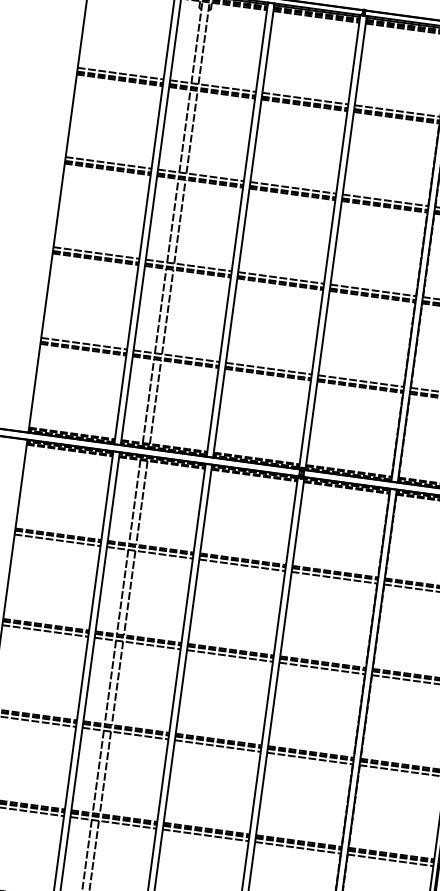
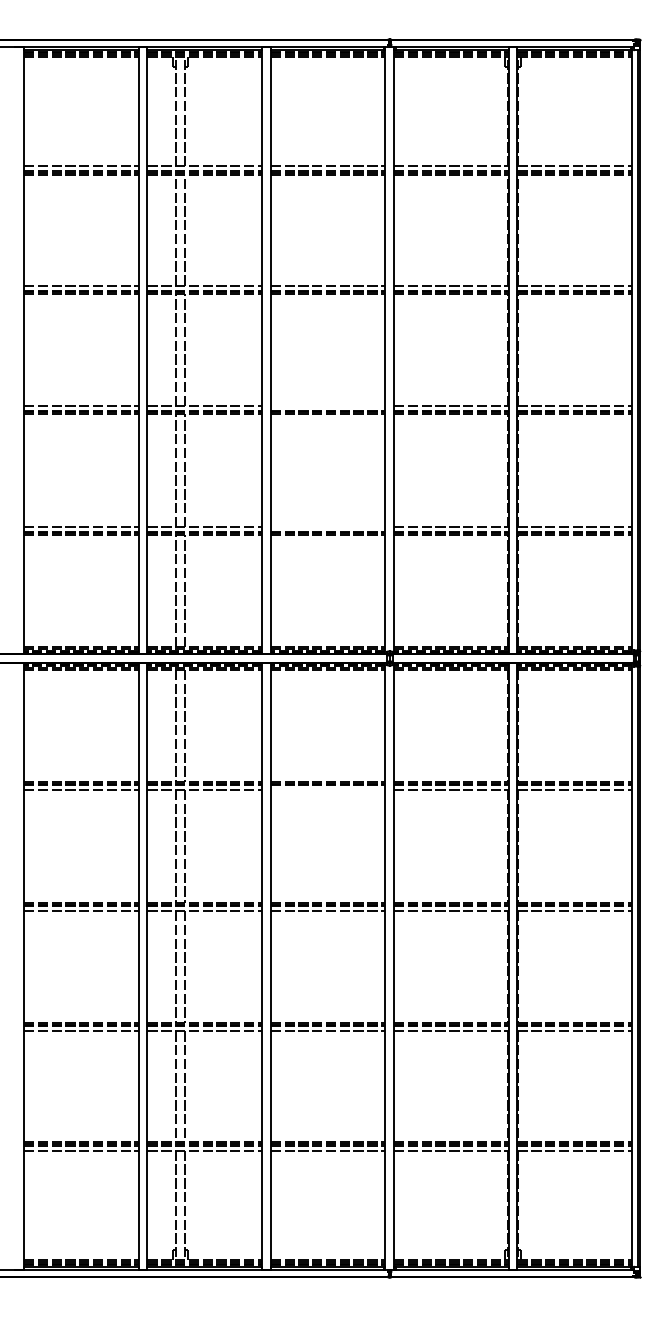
line: (280, 277) -> (327, 405), removed
line: (268, 368) -> (327, 527), removed
line: (241, 564) -> (327, 789), removed

